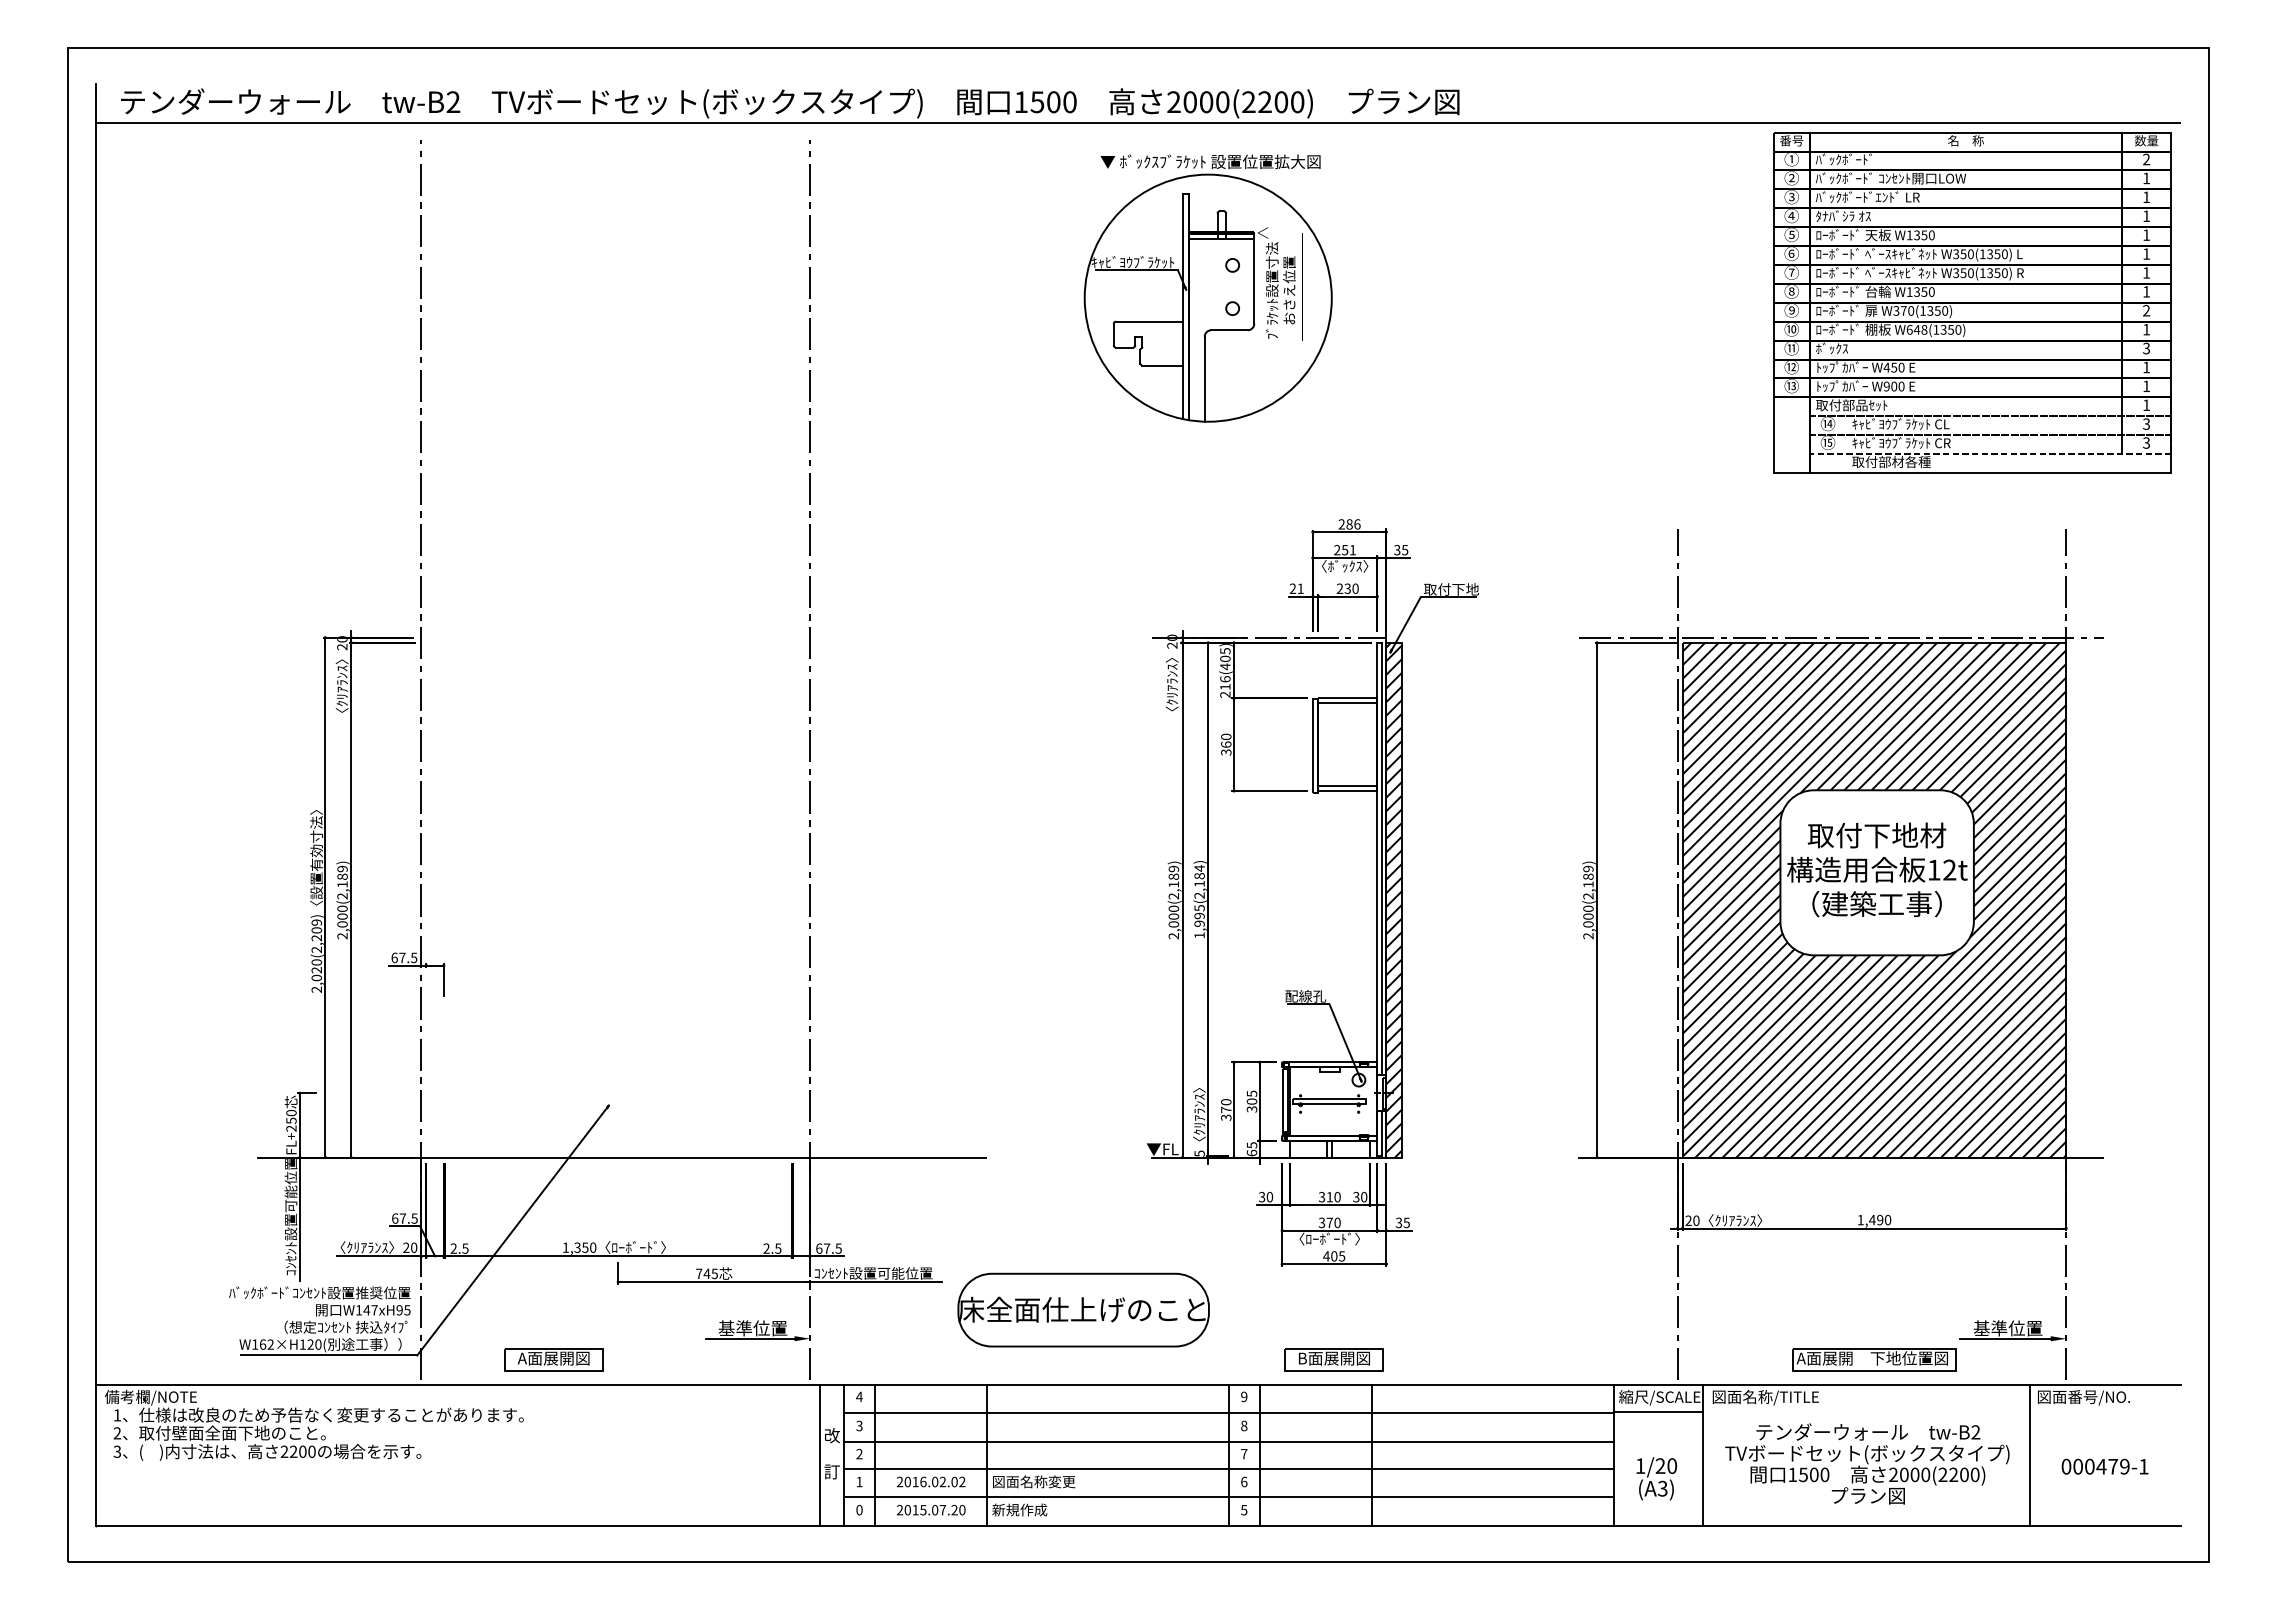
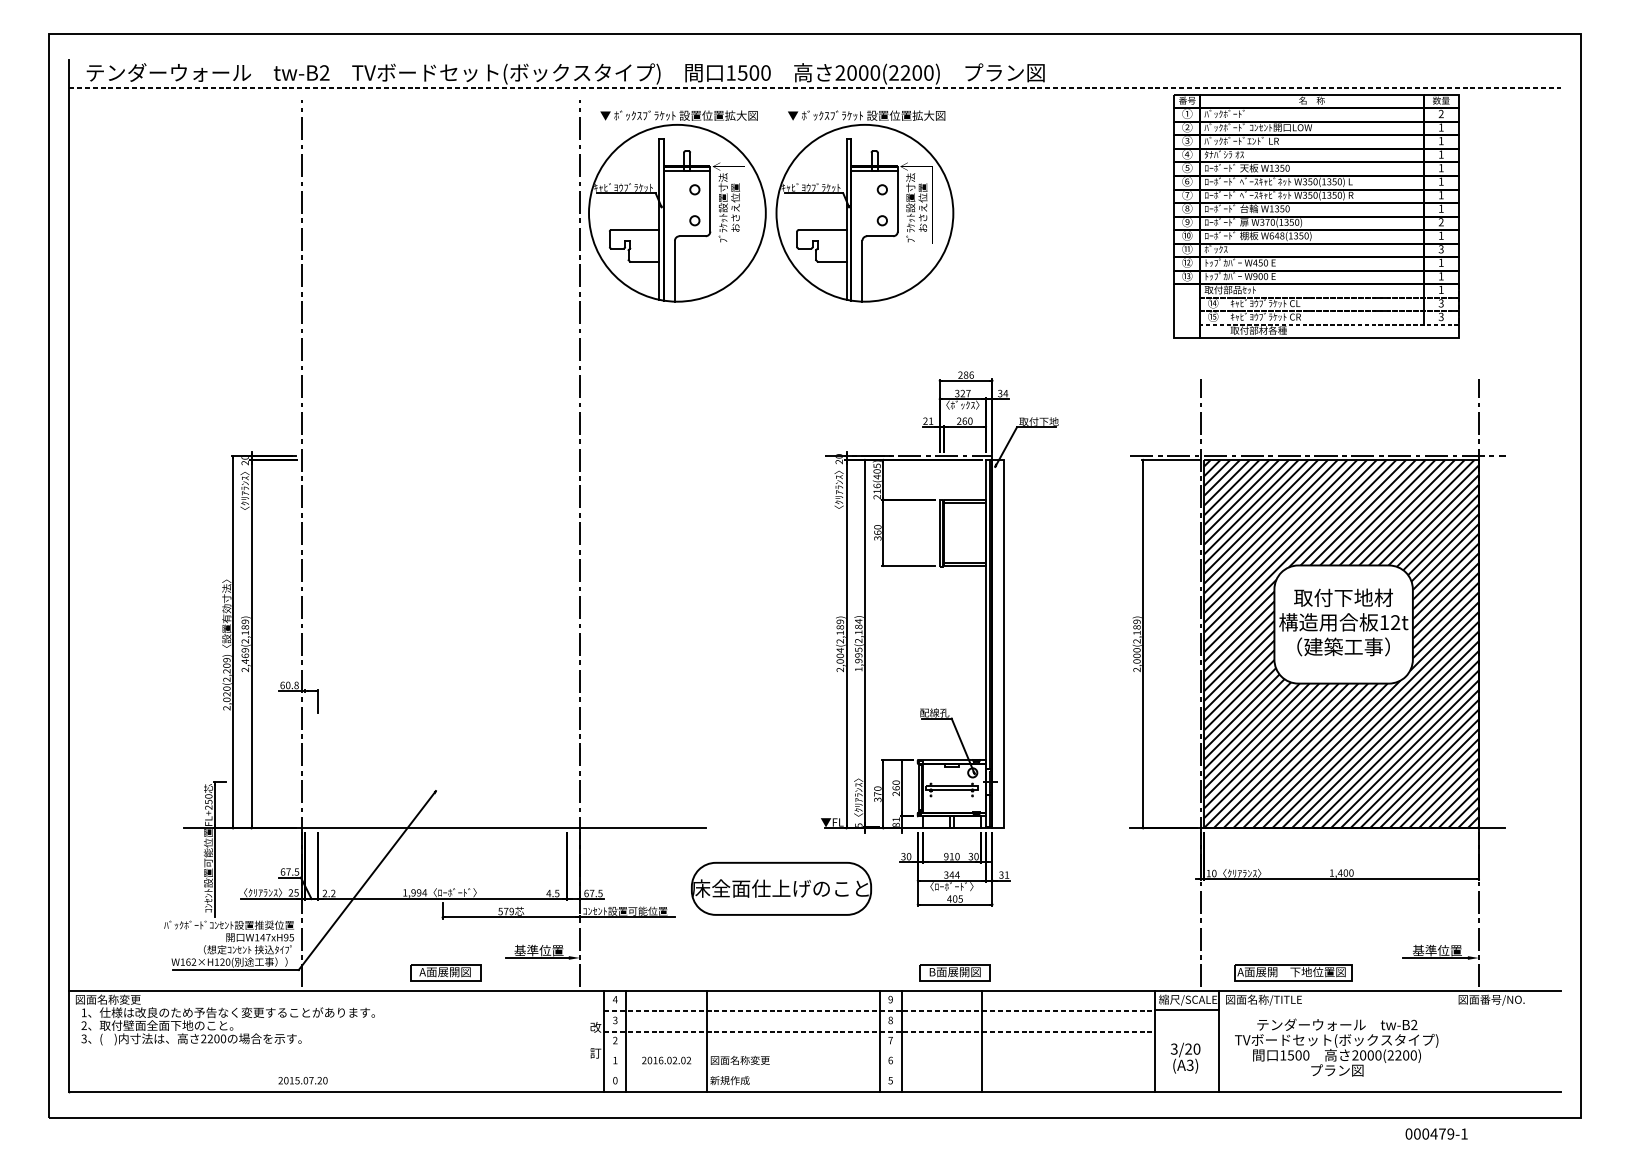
line: (1139, 123) -> (815, 88), solid -> dashed
part: (945, 288) -> (676, 206), added
part: (1972, 302) -> (1316, 216), moved
text: (1345, 549) -> (963, 393), 251 -> 327
text: (1404, 550) -> (1005, 393), 35 -> 34
text: (1347, 588) -> (964, 421), 230 -> 260
hatch: (1393, 899) -> (997, 643), removed
text: (1173, 908) -> (840, 650), 2,000(2,189) -> 2,004(2,189)
text: (342, 916) -> (245, 655), 2,000(2,189) -> 2,469(2,189)
text: (408, 957) -> (292, 685), 67.5 -> 60.8
text: (1251, 1101) -> (895, 788), 305 -> 260
text: (1251, 1149) -> (895, 822), 65 -> 81
text: (1321, 1197) -> (945, 856), 310 -> 910
text: (1688, 1220) -> (1208, 873), 20 -> 10
text: (1880, 1220) -> (1346, 873), 1,490 -> 1,400
text: (1333, 1222) -> (954, 874), 370 -> 344
text: (1406, 1222) -> (1006, 874), 35 -> 31
text: (413, 1247) -> (296, 892), 20 -> 25
text: (585, 1247) -> (419, 892), 1,350 -> 1,994
text: (465, 1248) -> (333, 893), 2.5 -> 2.2
text: (766, 1248) -> (548, 893), 2.5 -> 4.5
text: (706, 1273) -> (505, 911), 745 -> 579
part: (1083, 1309) -> (781, 888), moved
part: (553, 1359) -> (444, 972), moved
part: (1874, 1359) -> (1293, 972), moved
text: (150, 1397) -> (107, 1000), 備考欄/NOTE -> 図面名称変更
line: (1228, 1413) -> (879, 1011), solid -> dashed
line: (1228, 1441) -> (879, 1031), solid -> dashed
line: (820, 1455) -> (587, 1041), removed
line: (2029, 1455) -> (1452, 1041), removed
text: (1640, 1466) -> (1174, 1049), 1/20 -> 3/20
text: (2104, 1466) -> (1436, 1133), moved
line: (1228, 1469) -> (879, 1051), removed
line: (1228, 1497) -> (879, 1071), removed
text: (931, 1510) -> (303, 1080), moved

